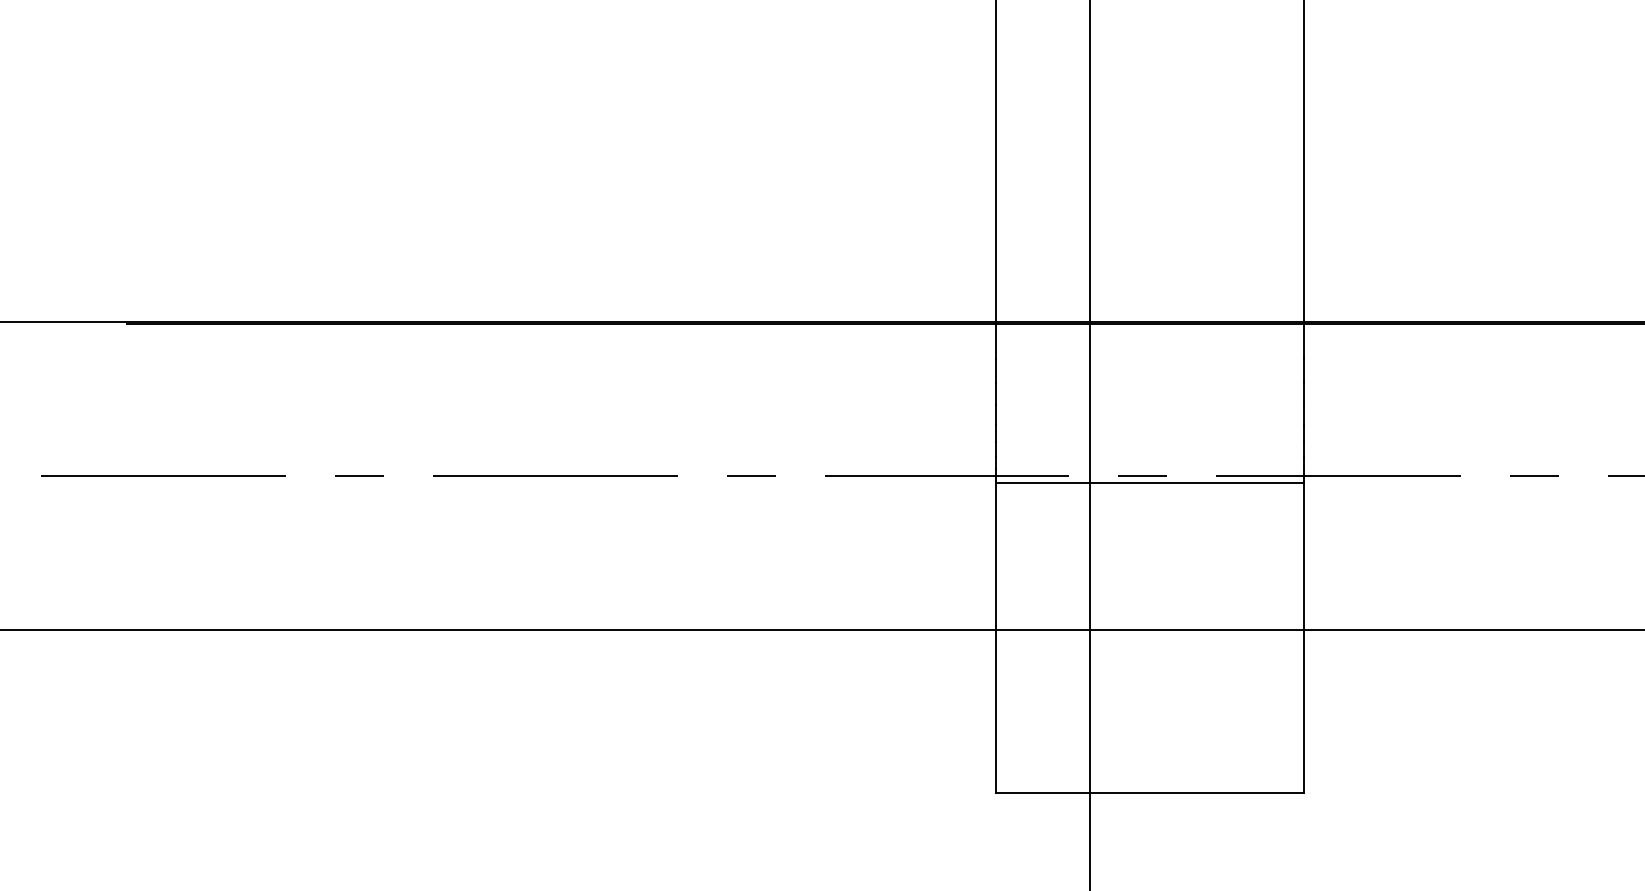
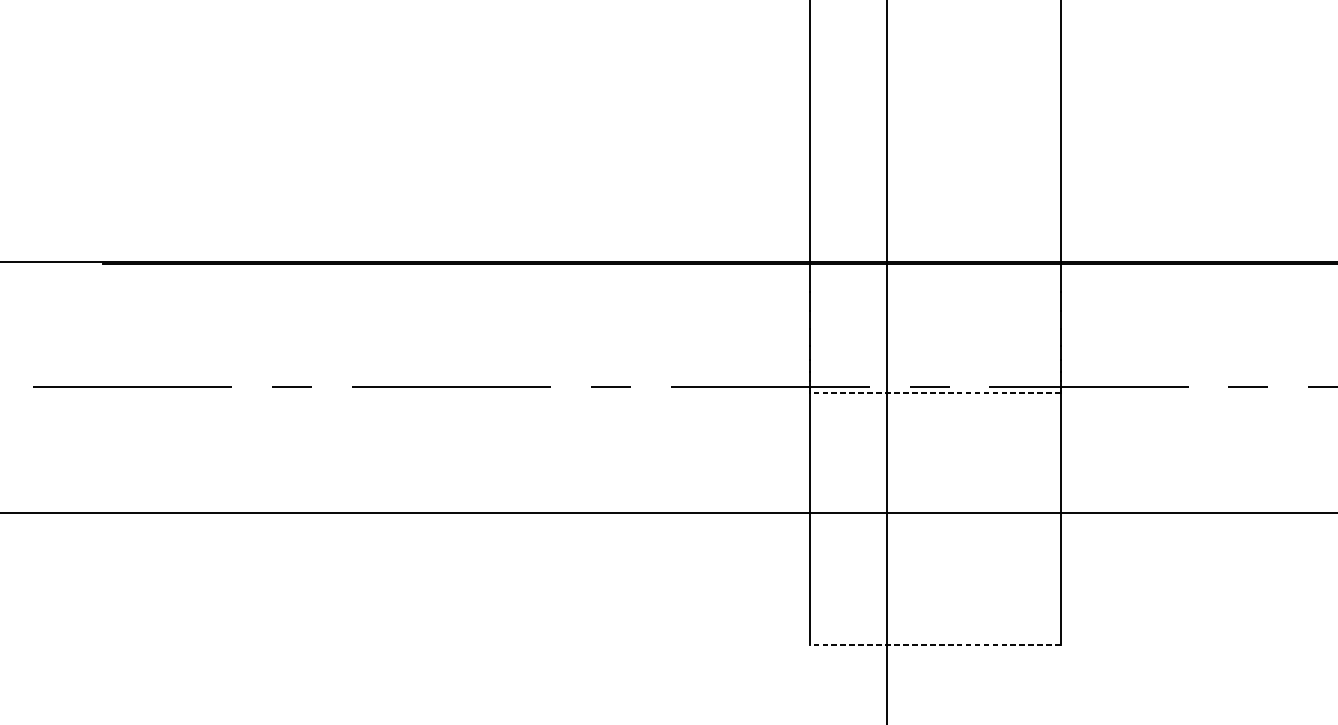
line: (1149, 483) -> (935, 393), solid -> dashed
line: (1149, 792) -> (935, 644), solid -> dashed

